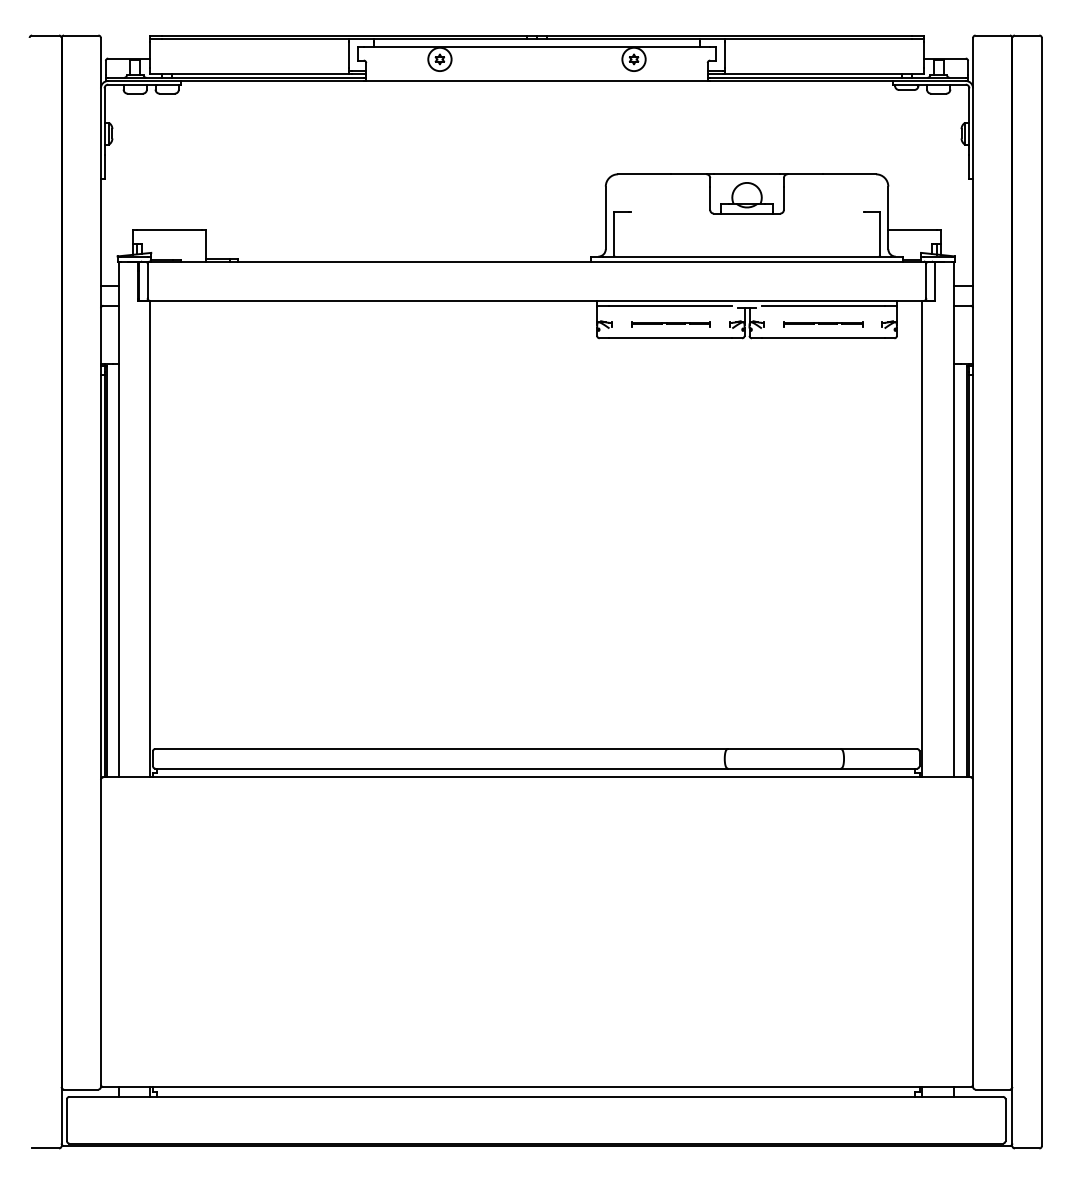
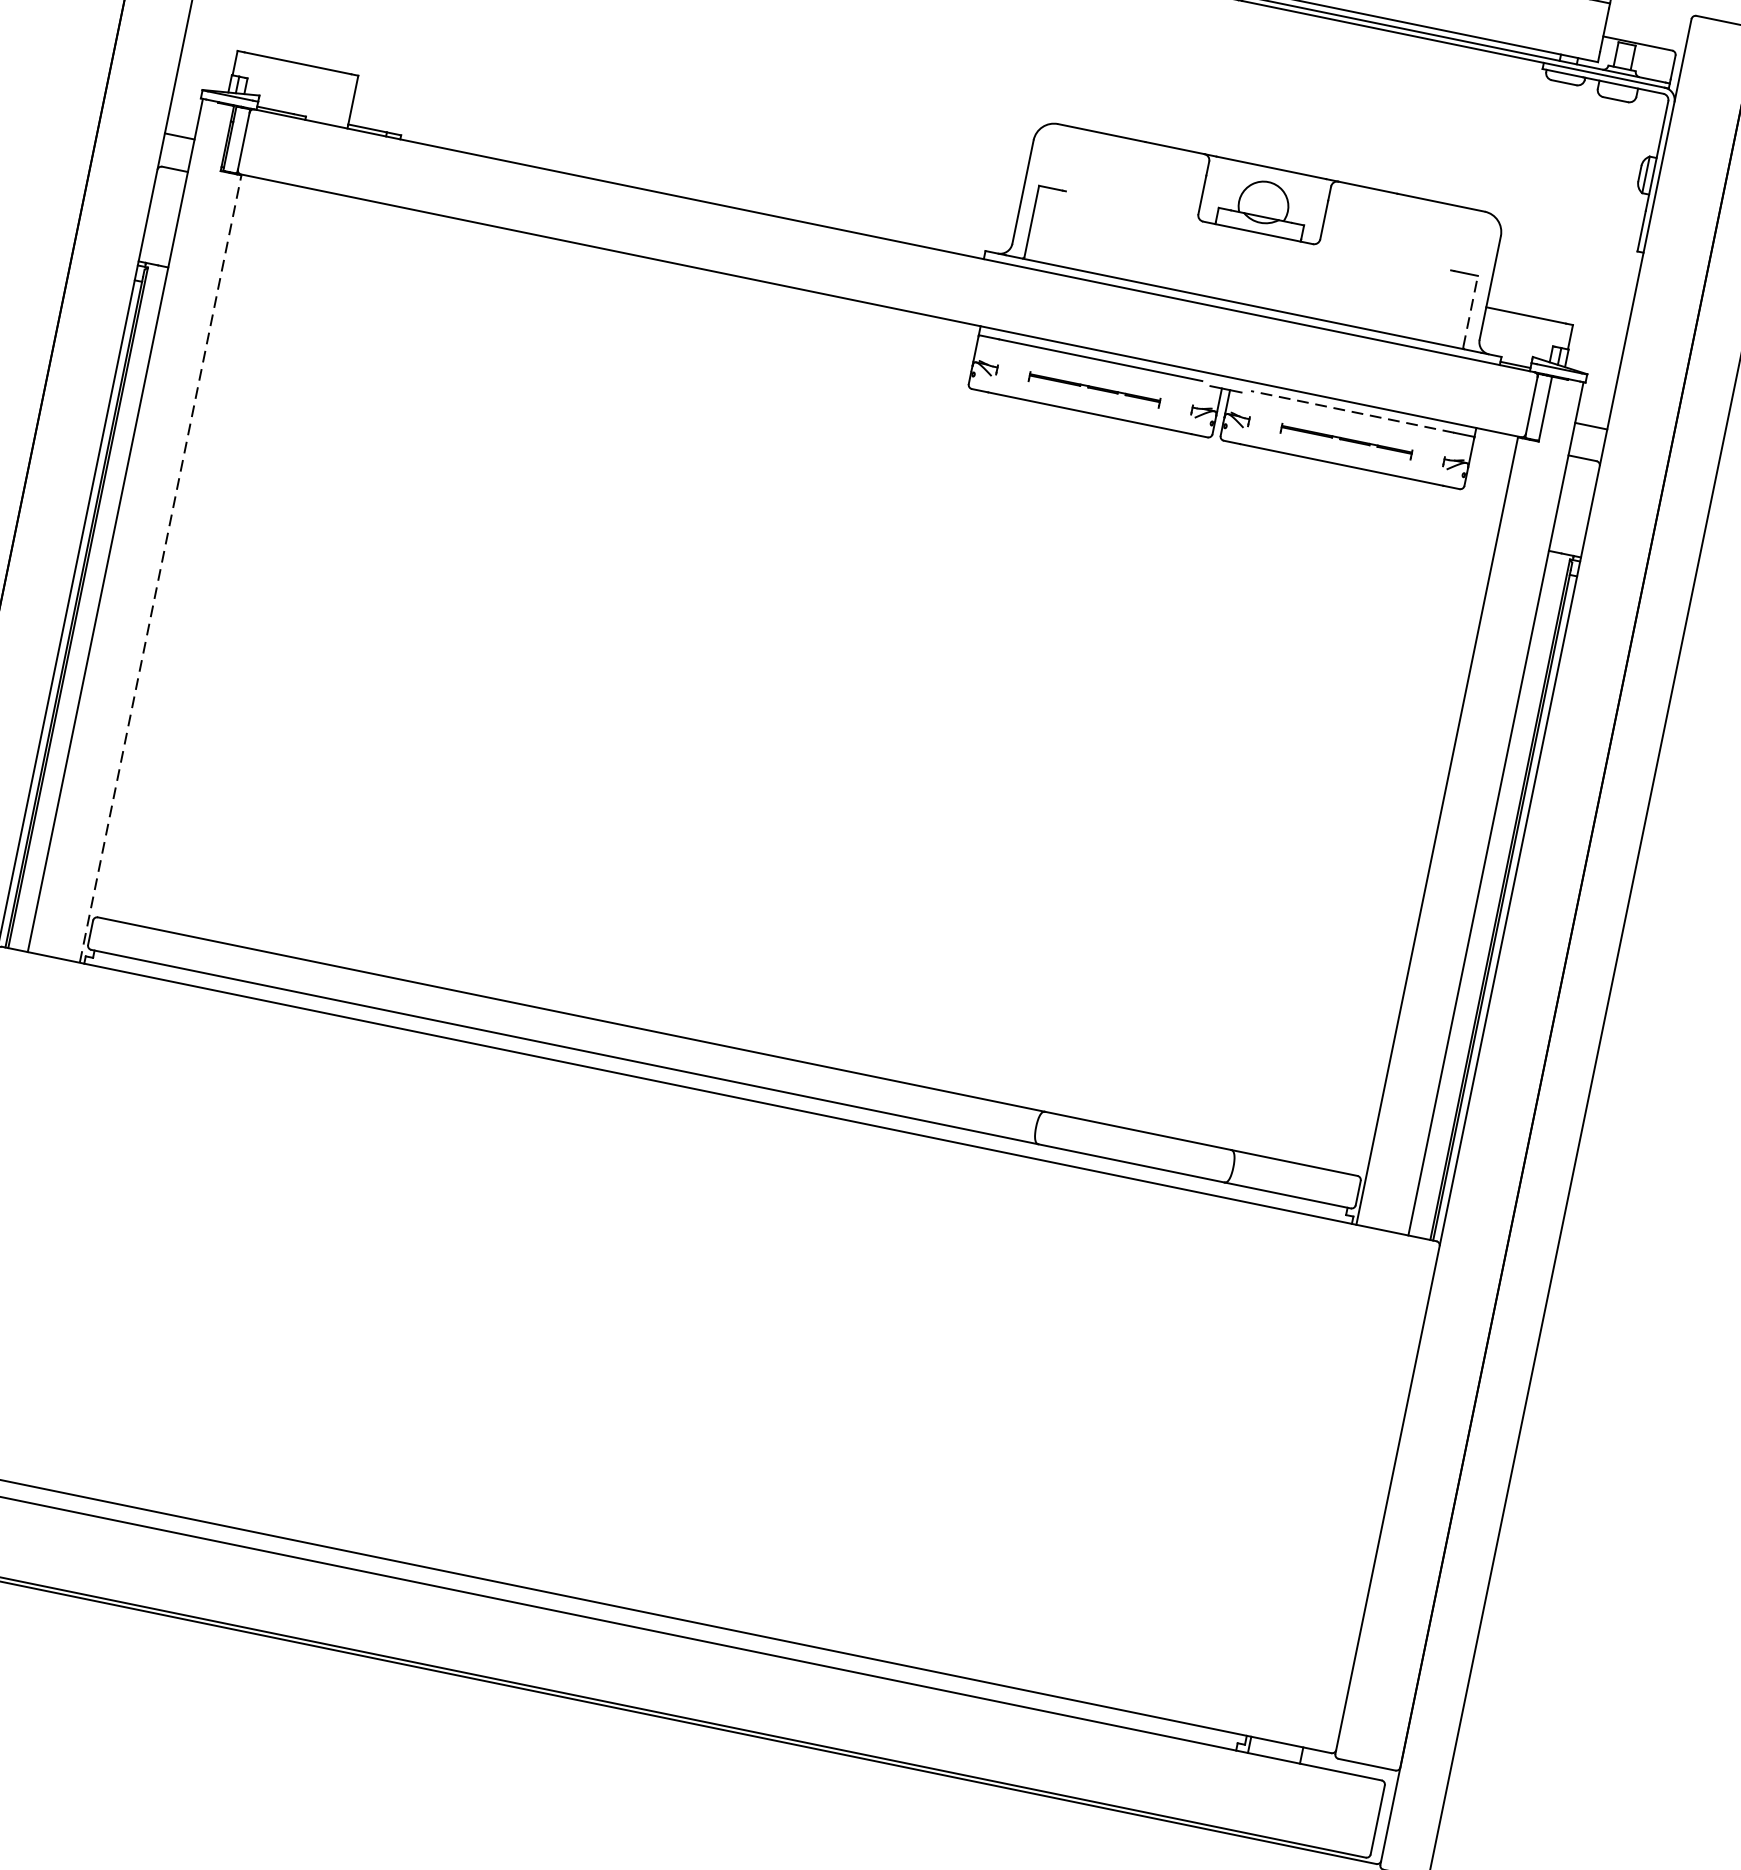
line: (879, 233) -> (1470, 310), solid -> dashed
line: (822, 306) -> (1351, 412), solid -> dashed
line: (150, 538) -> (161, 567), solid -> dashed

